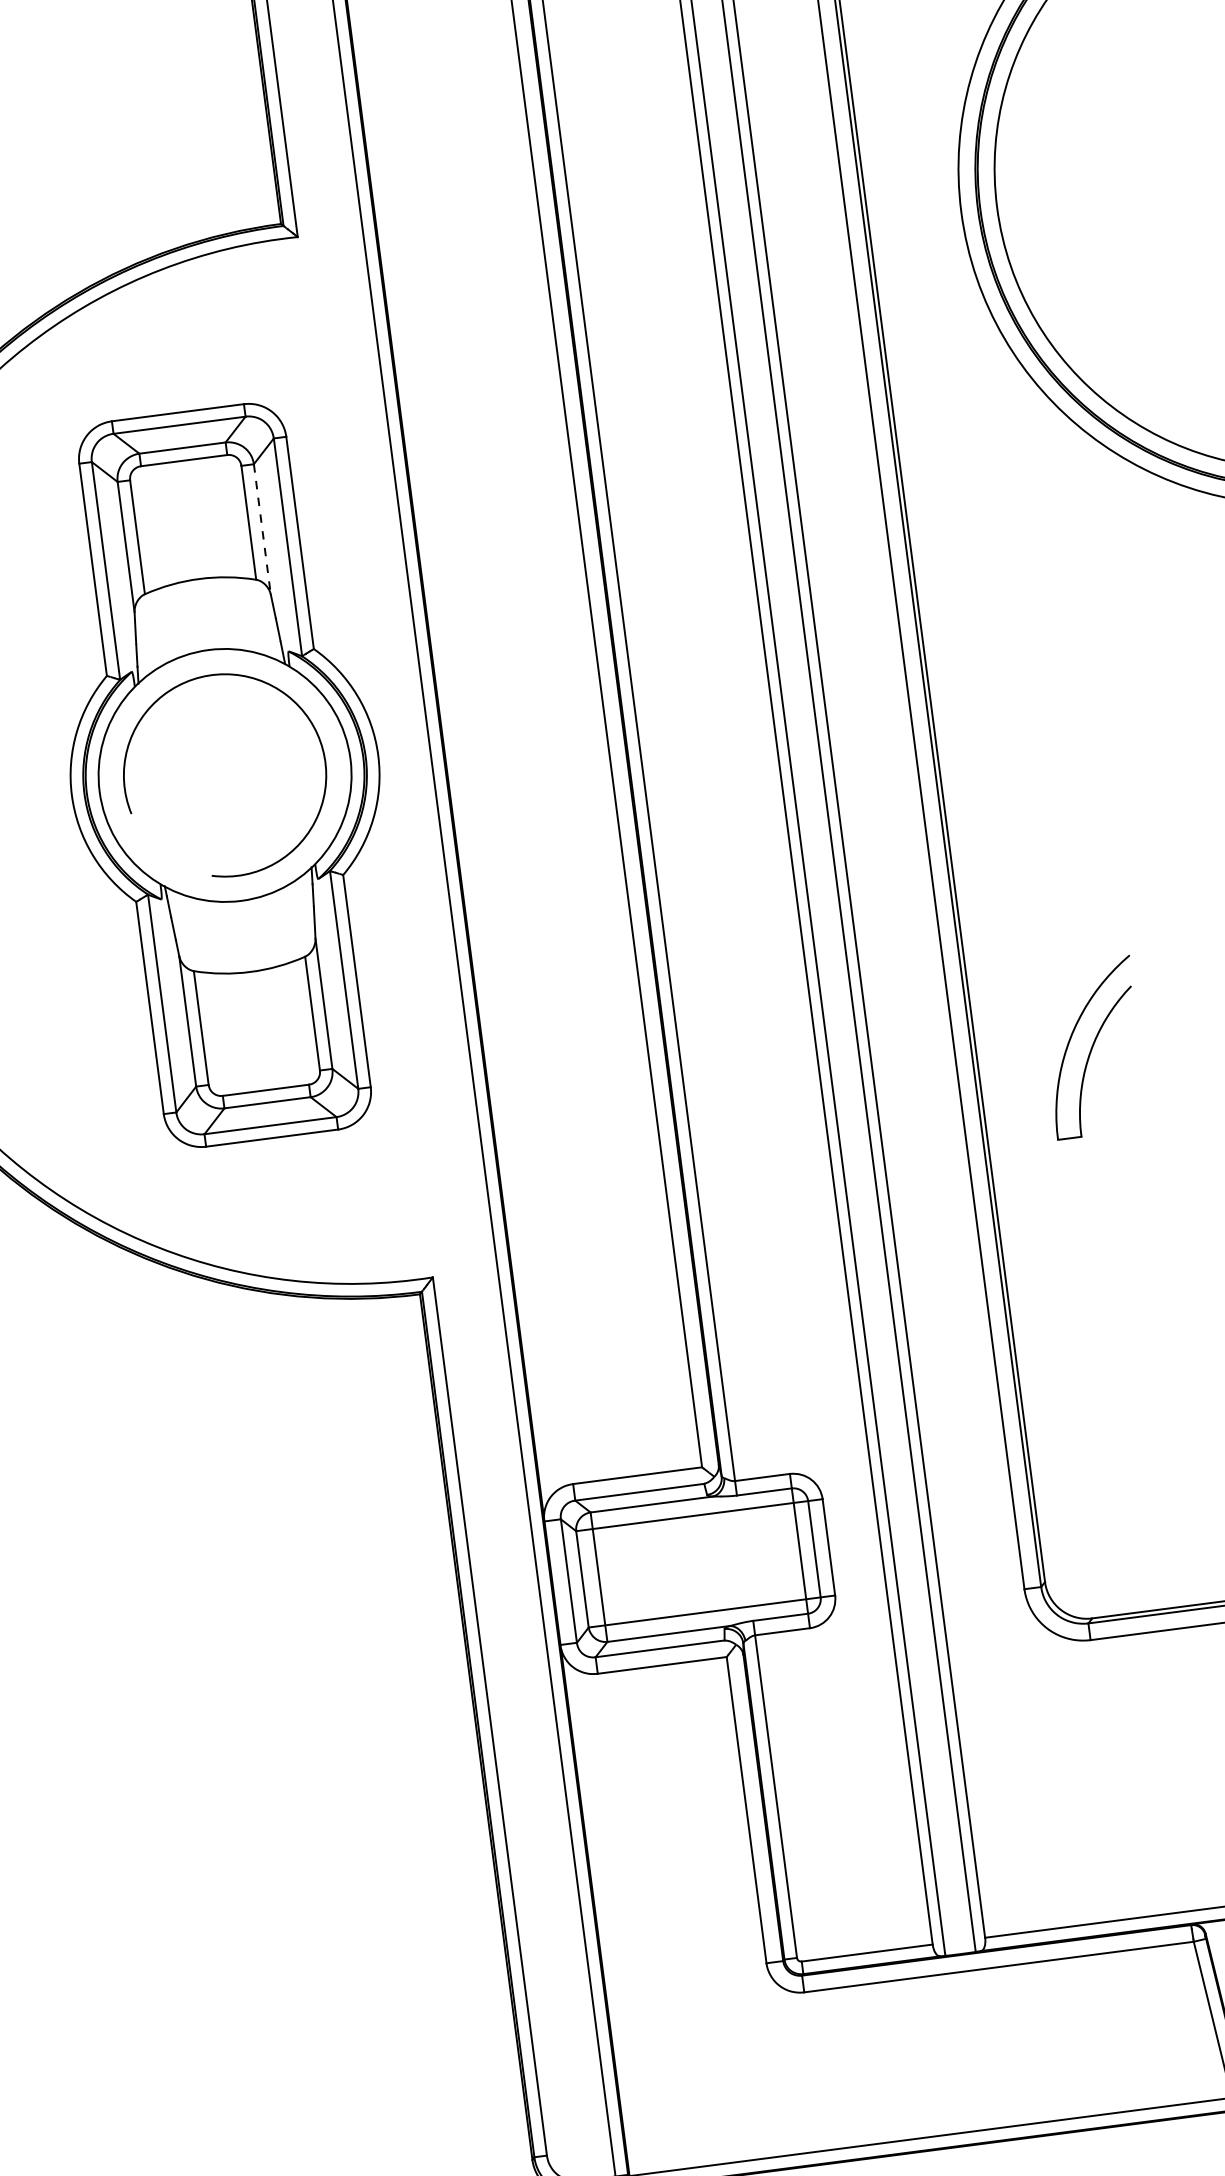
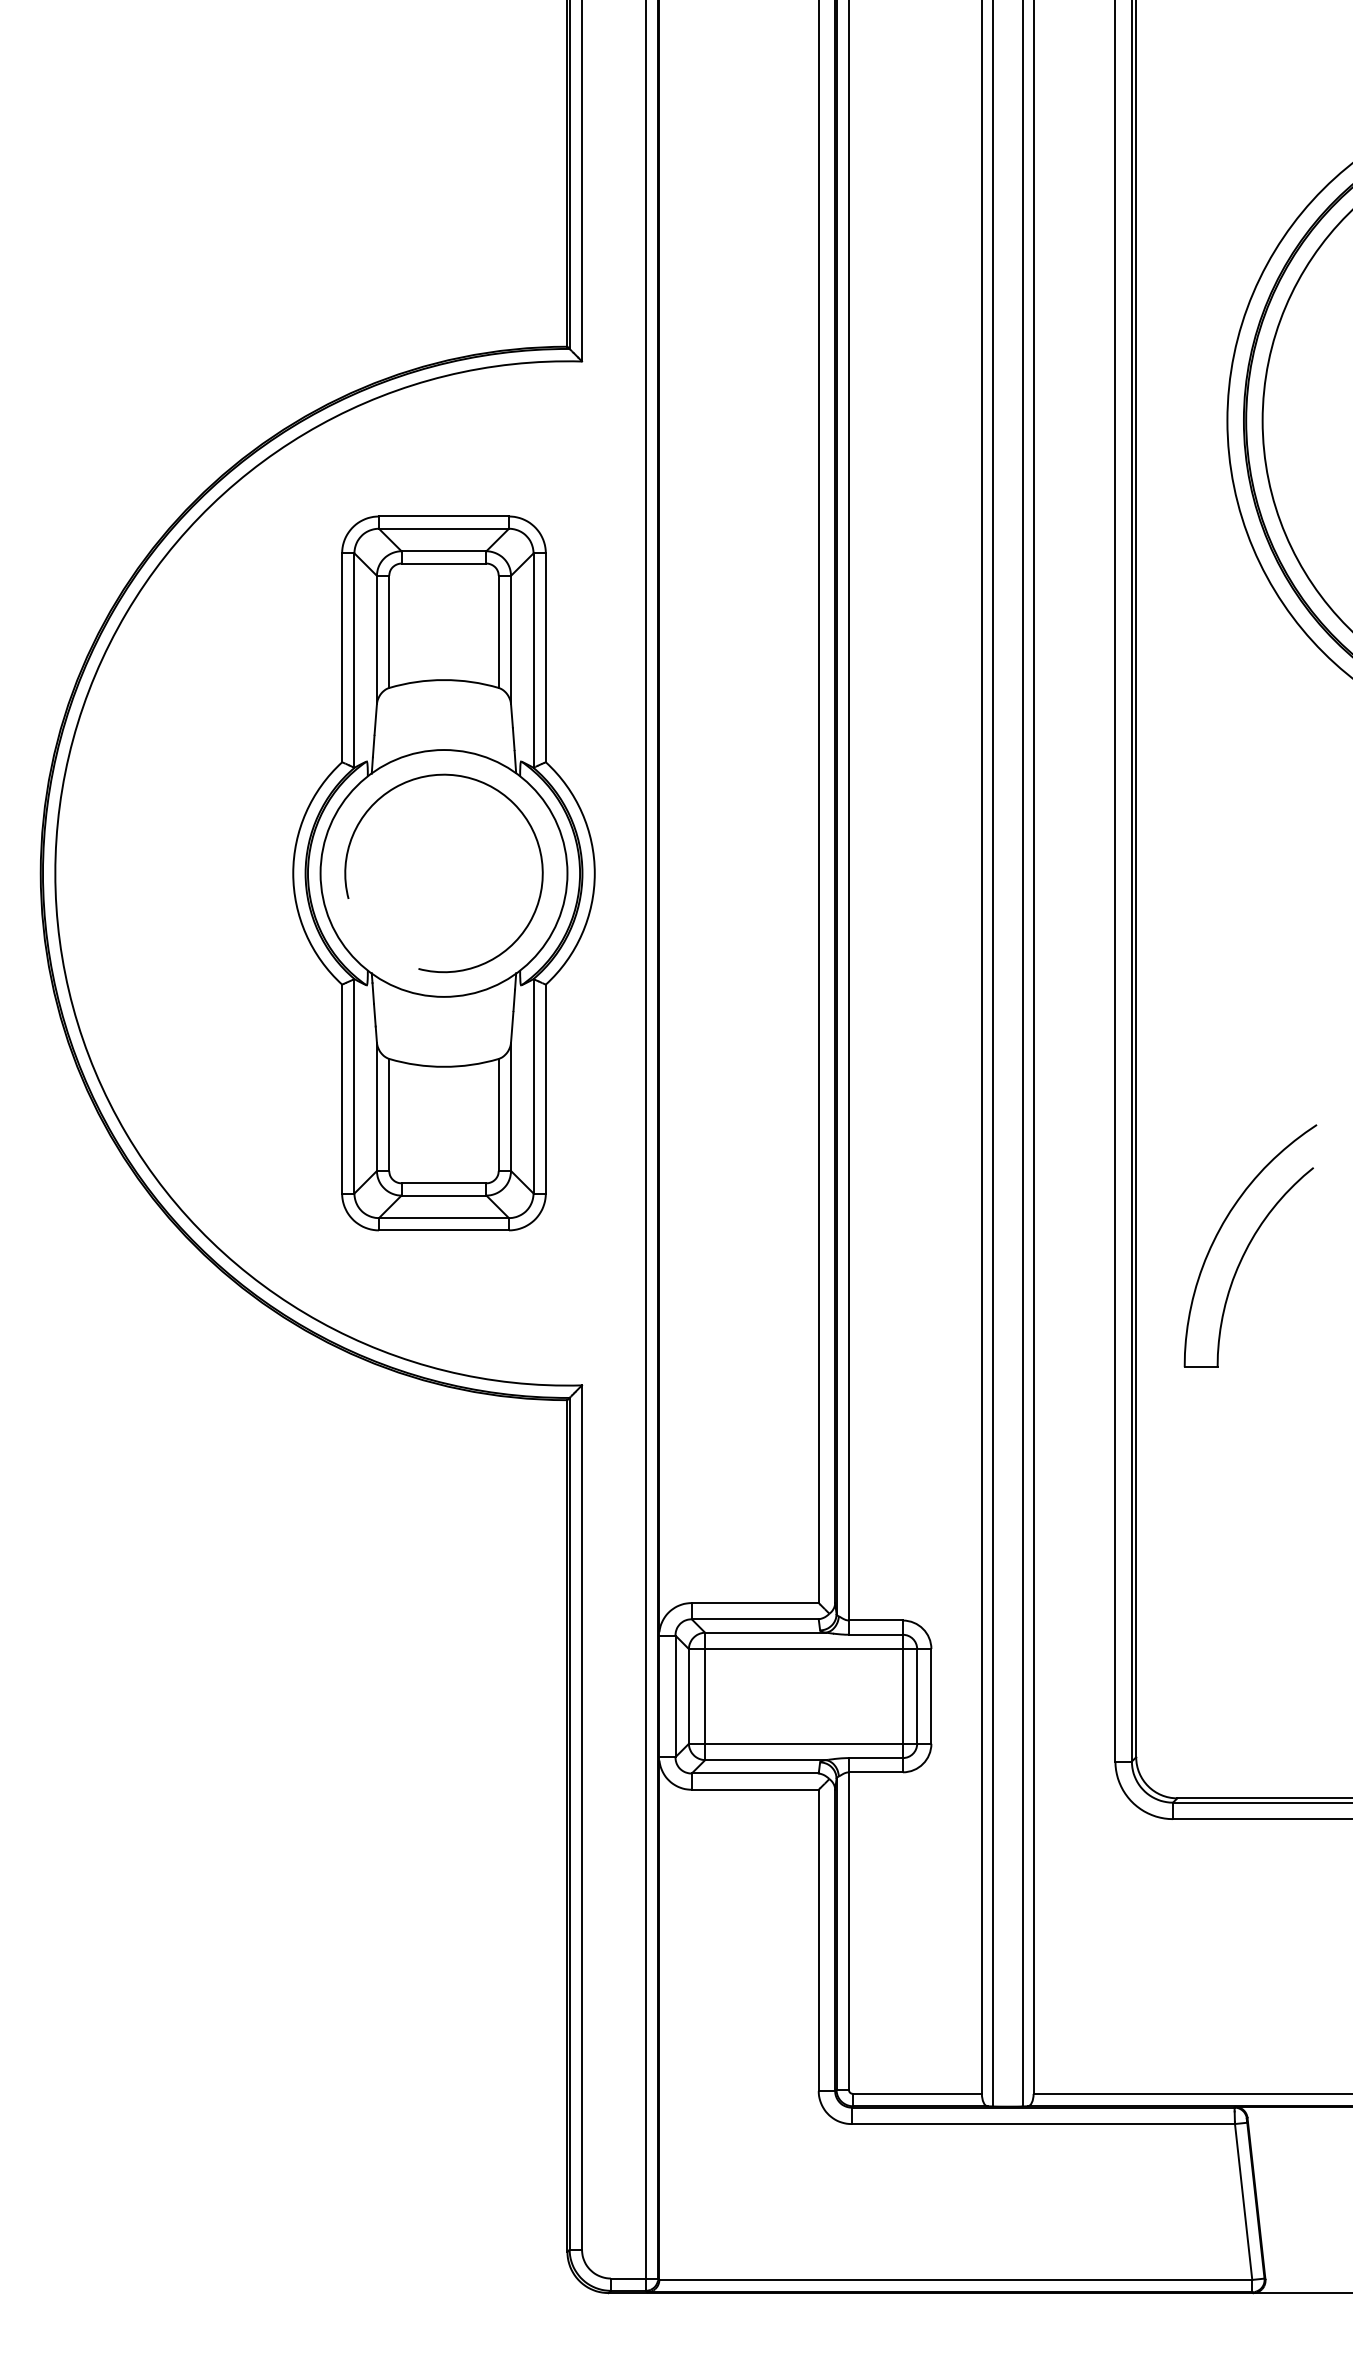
line: (262, 529) -> (511, 640), dashed -> solid
part: (1093, 1047) -> (1250, 1245), size x1.43

